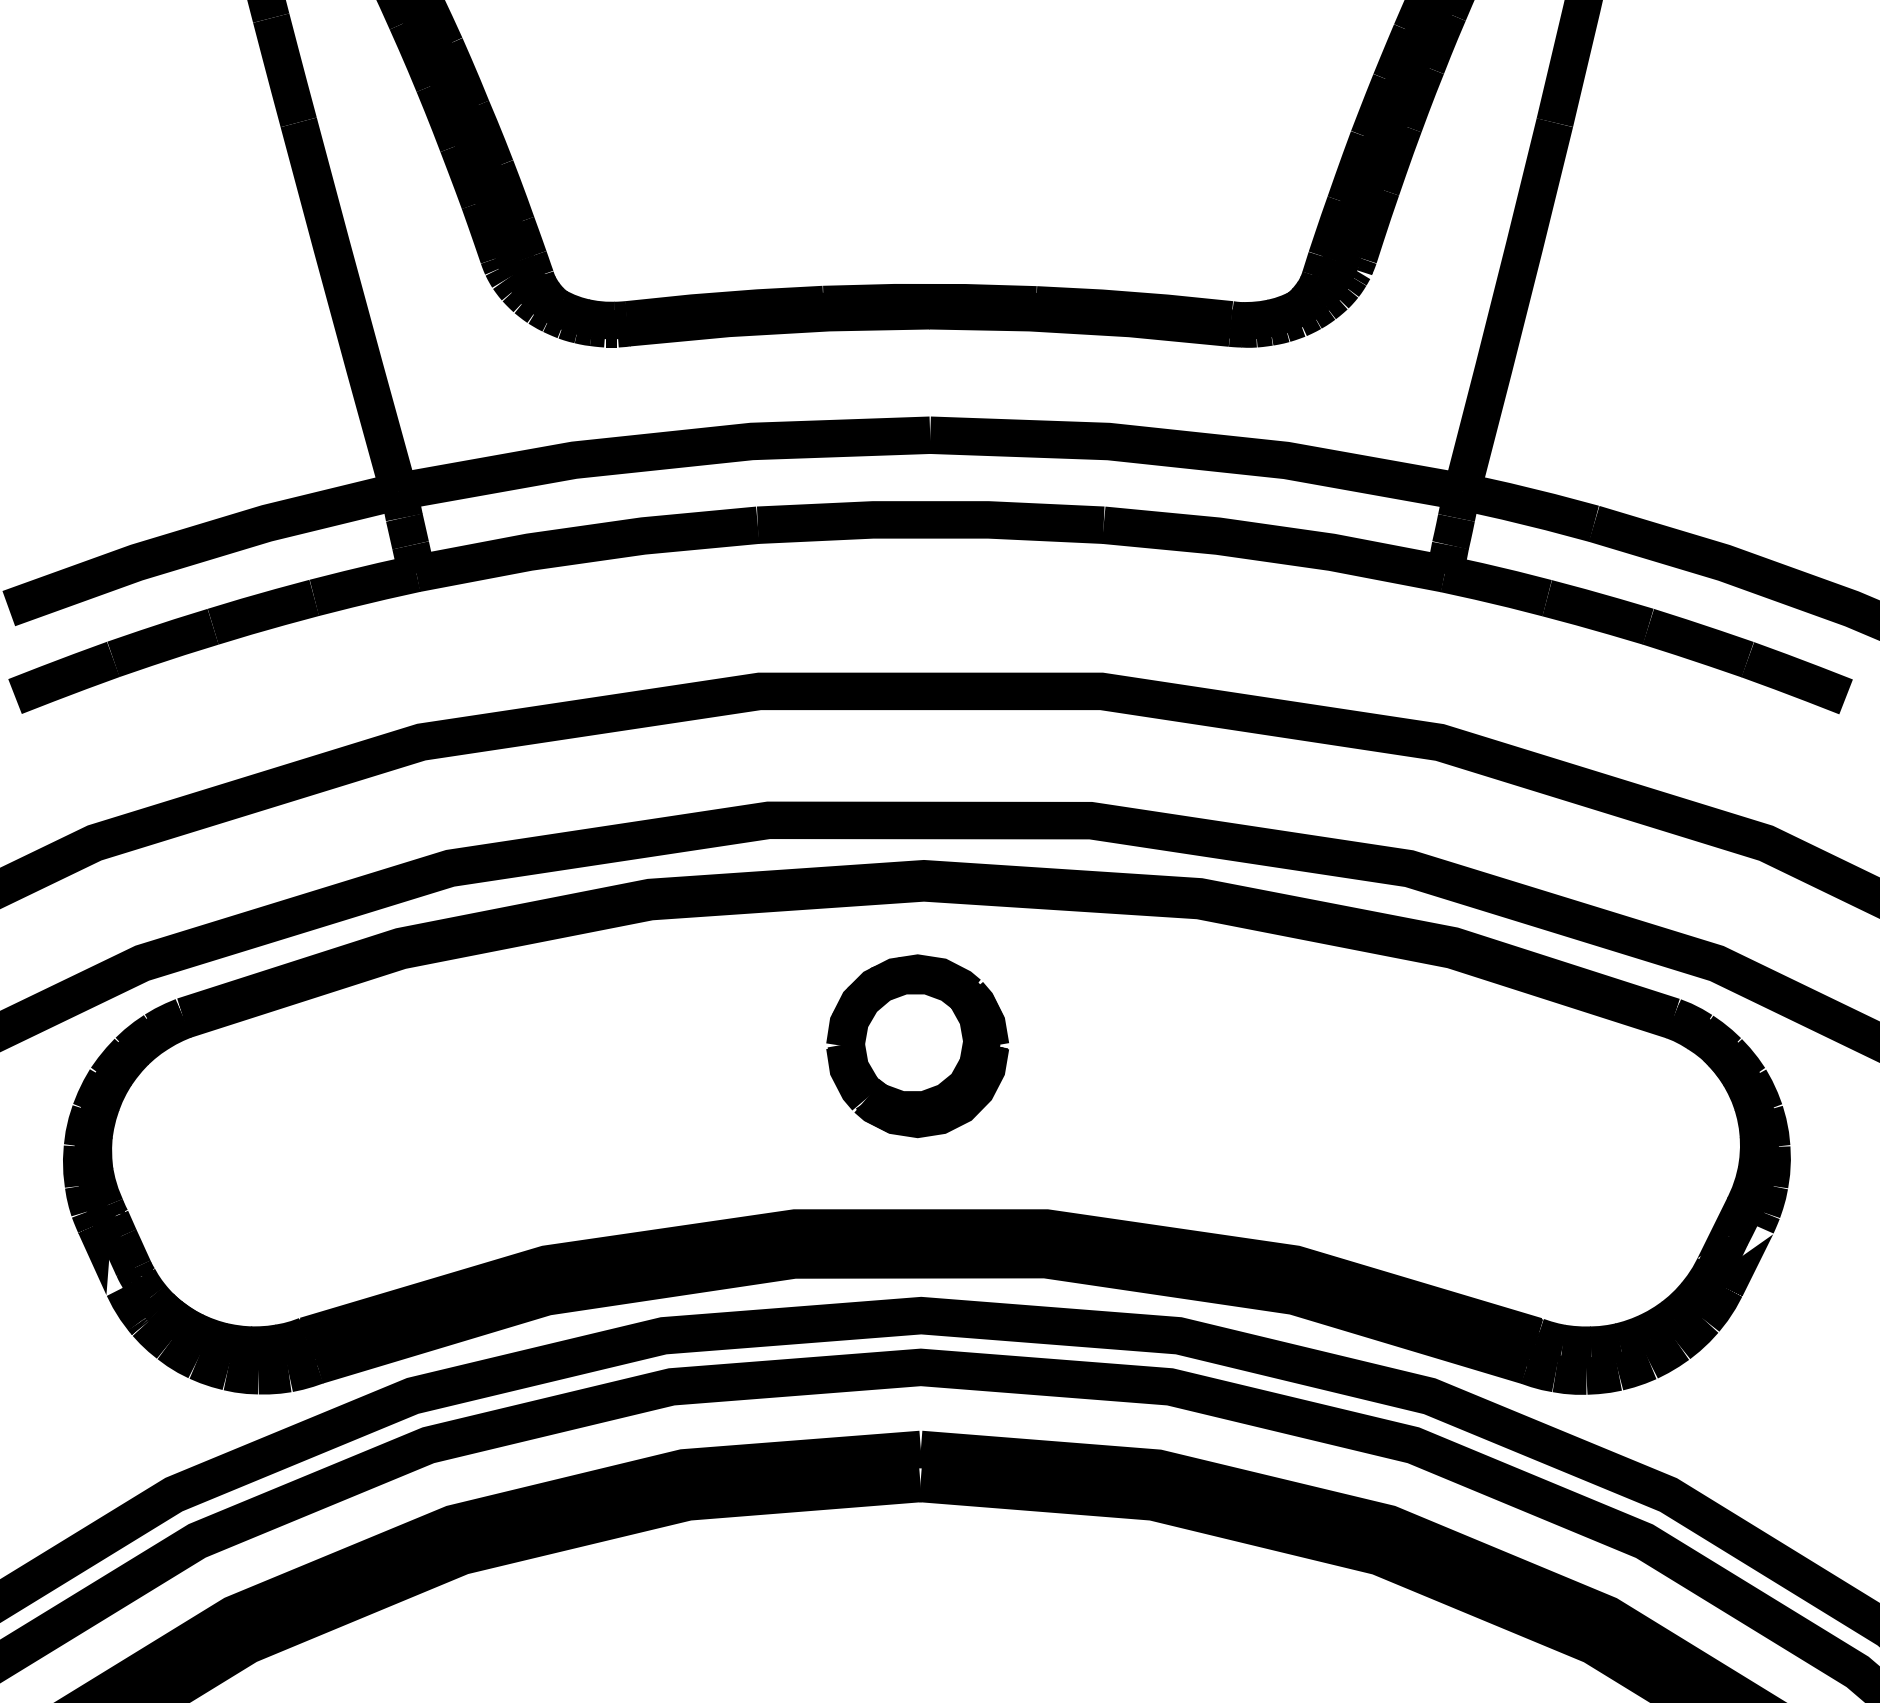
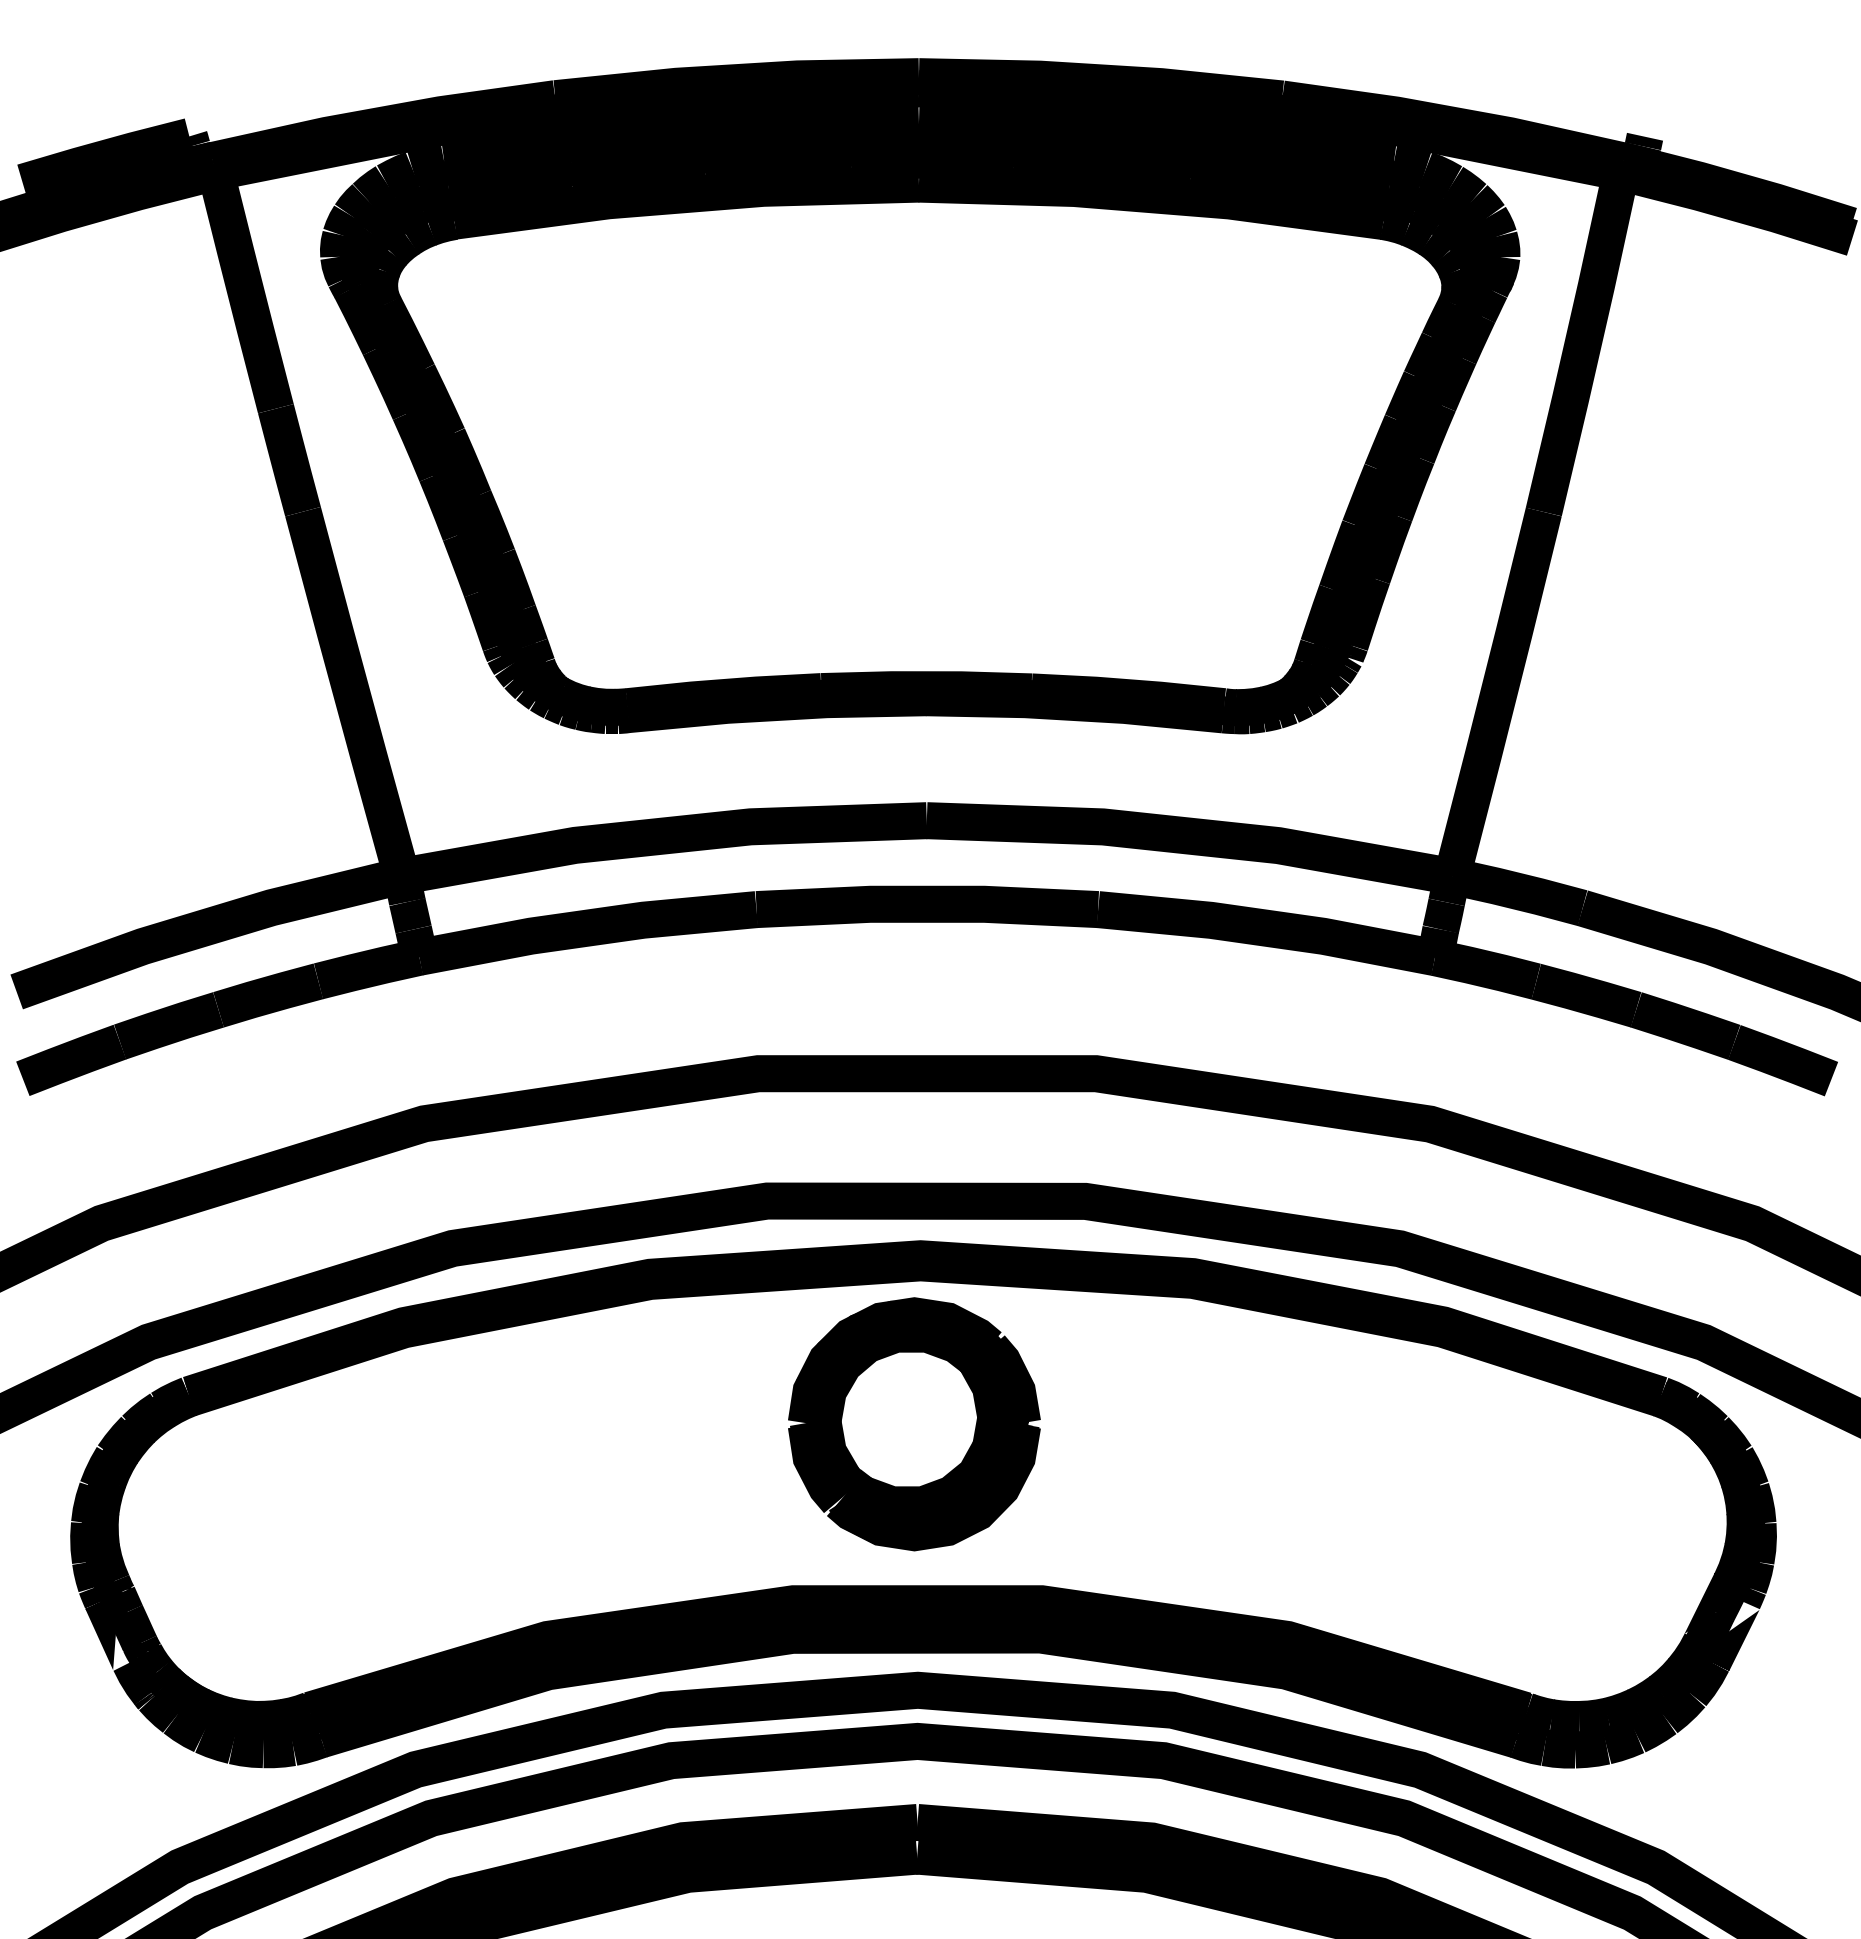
part: (917, 1045) -> (914, 1423), size x1.4

